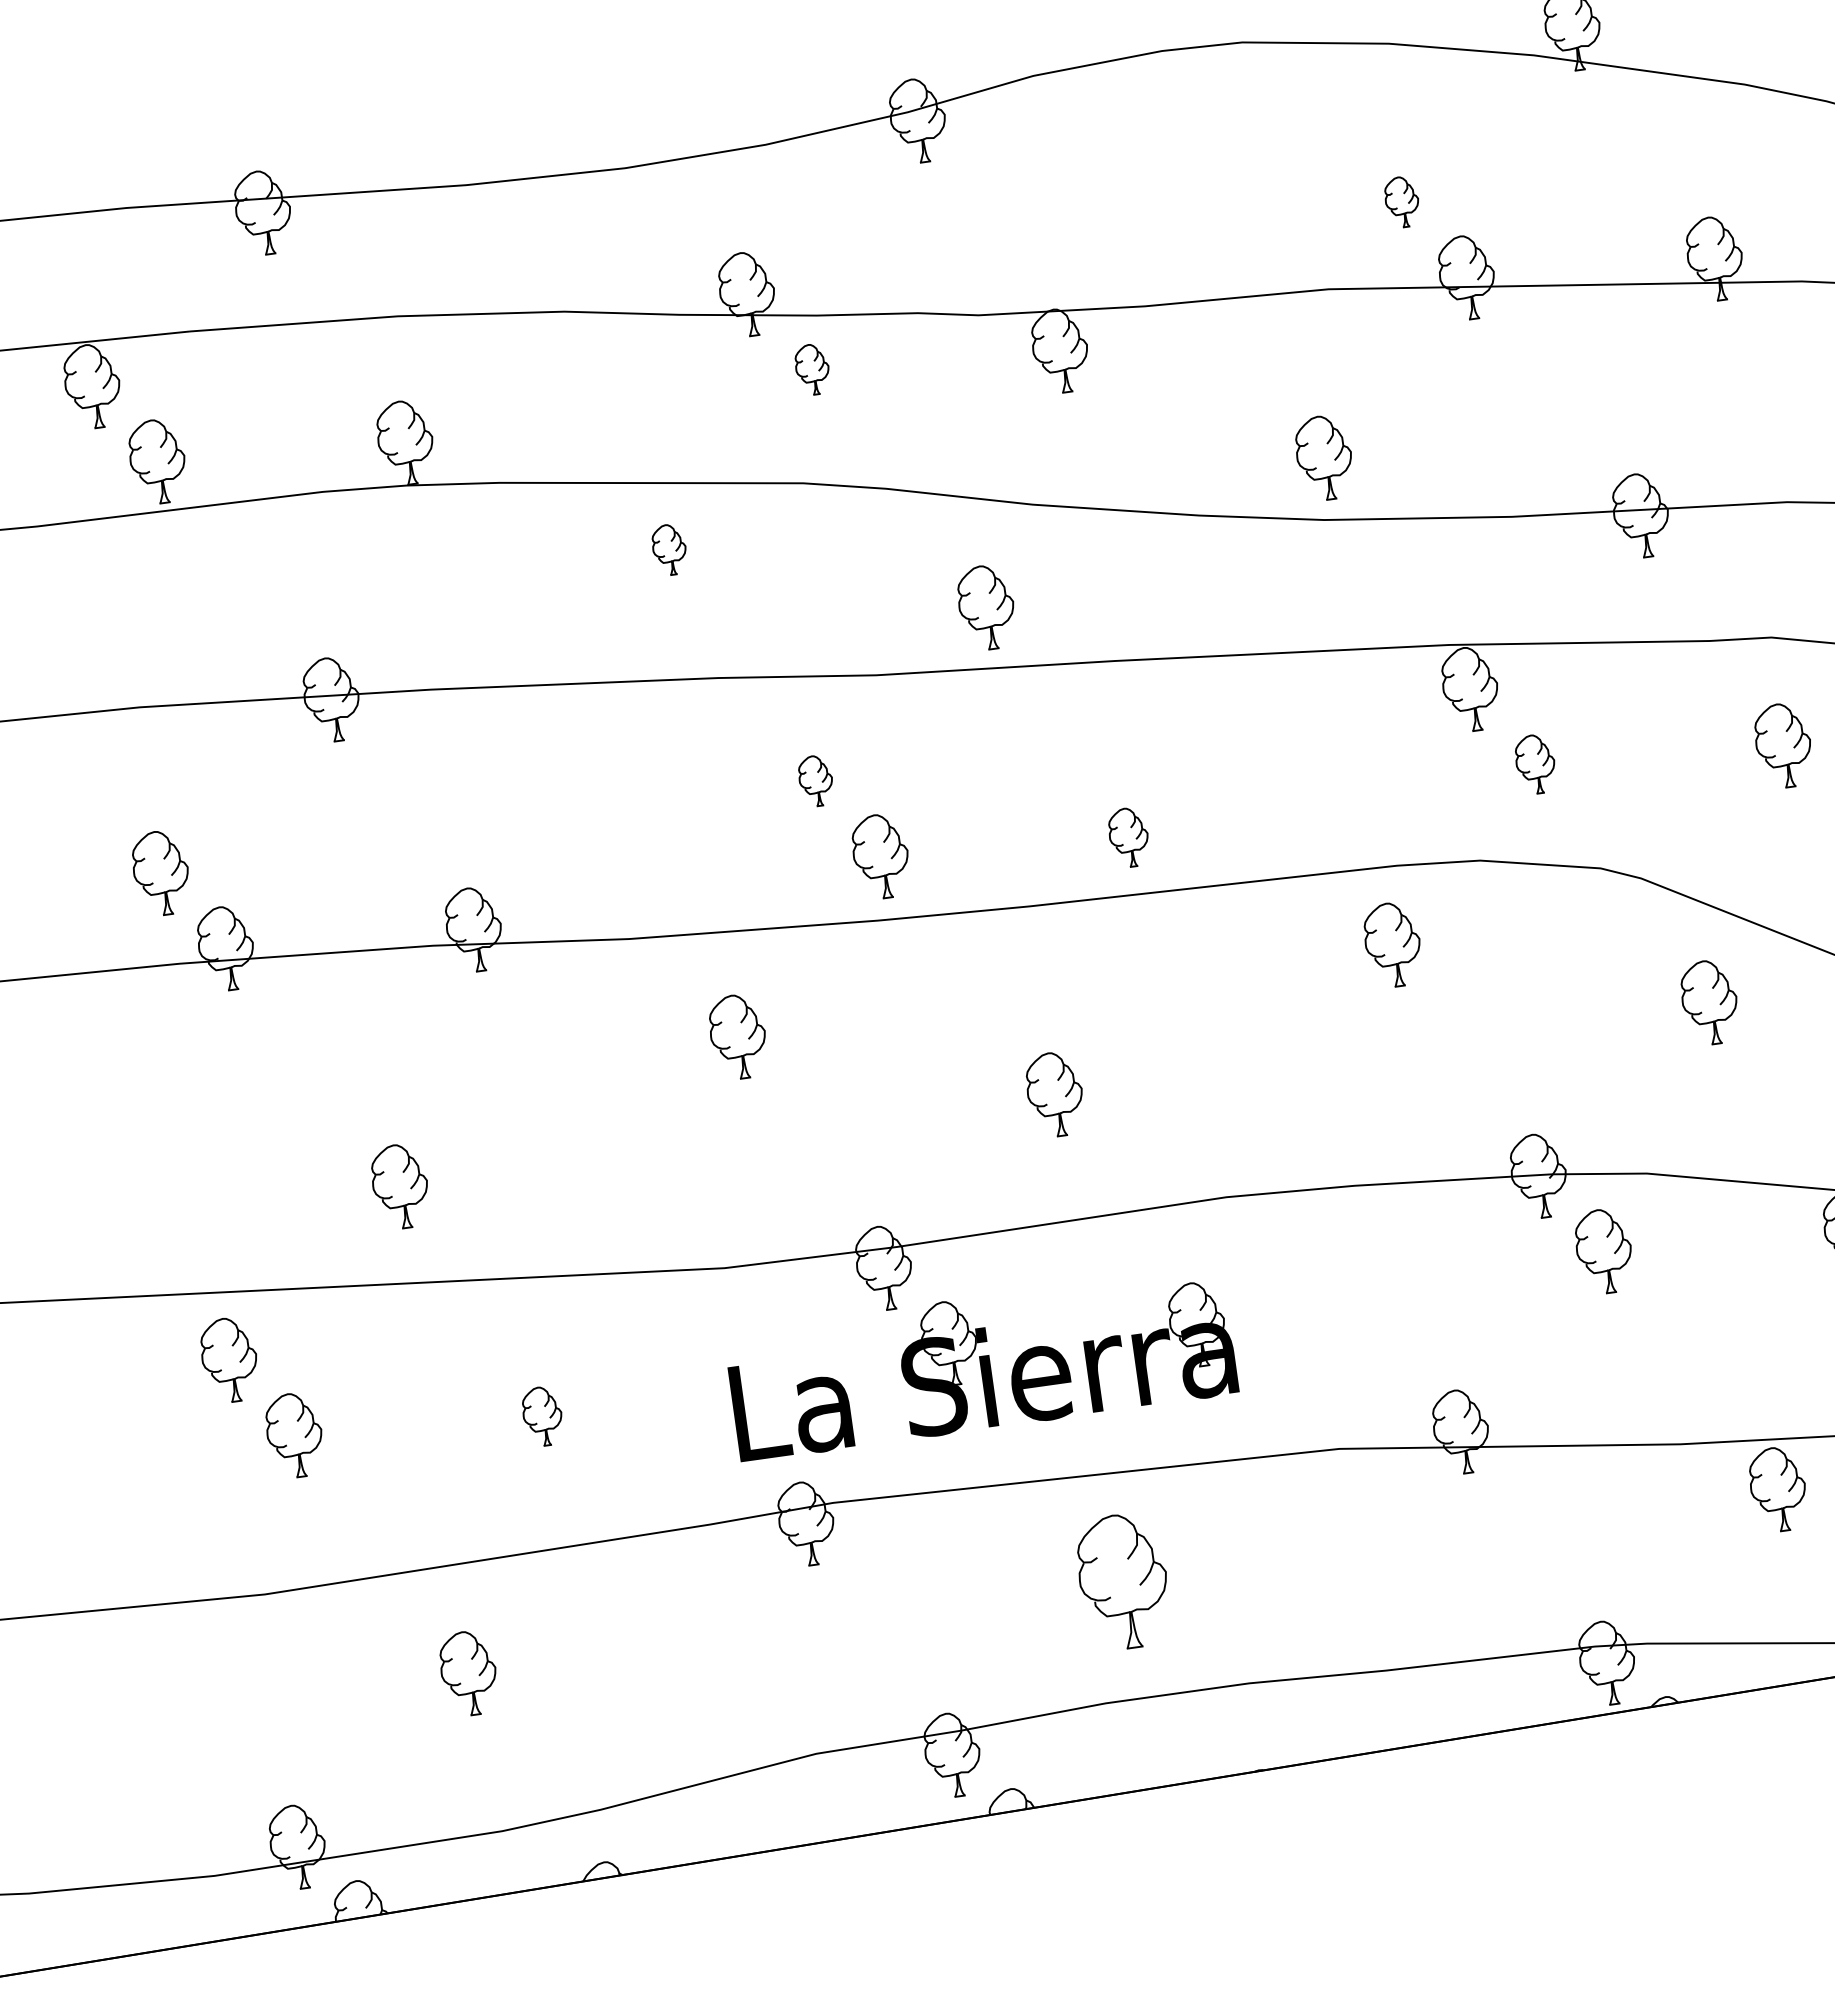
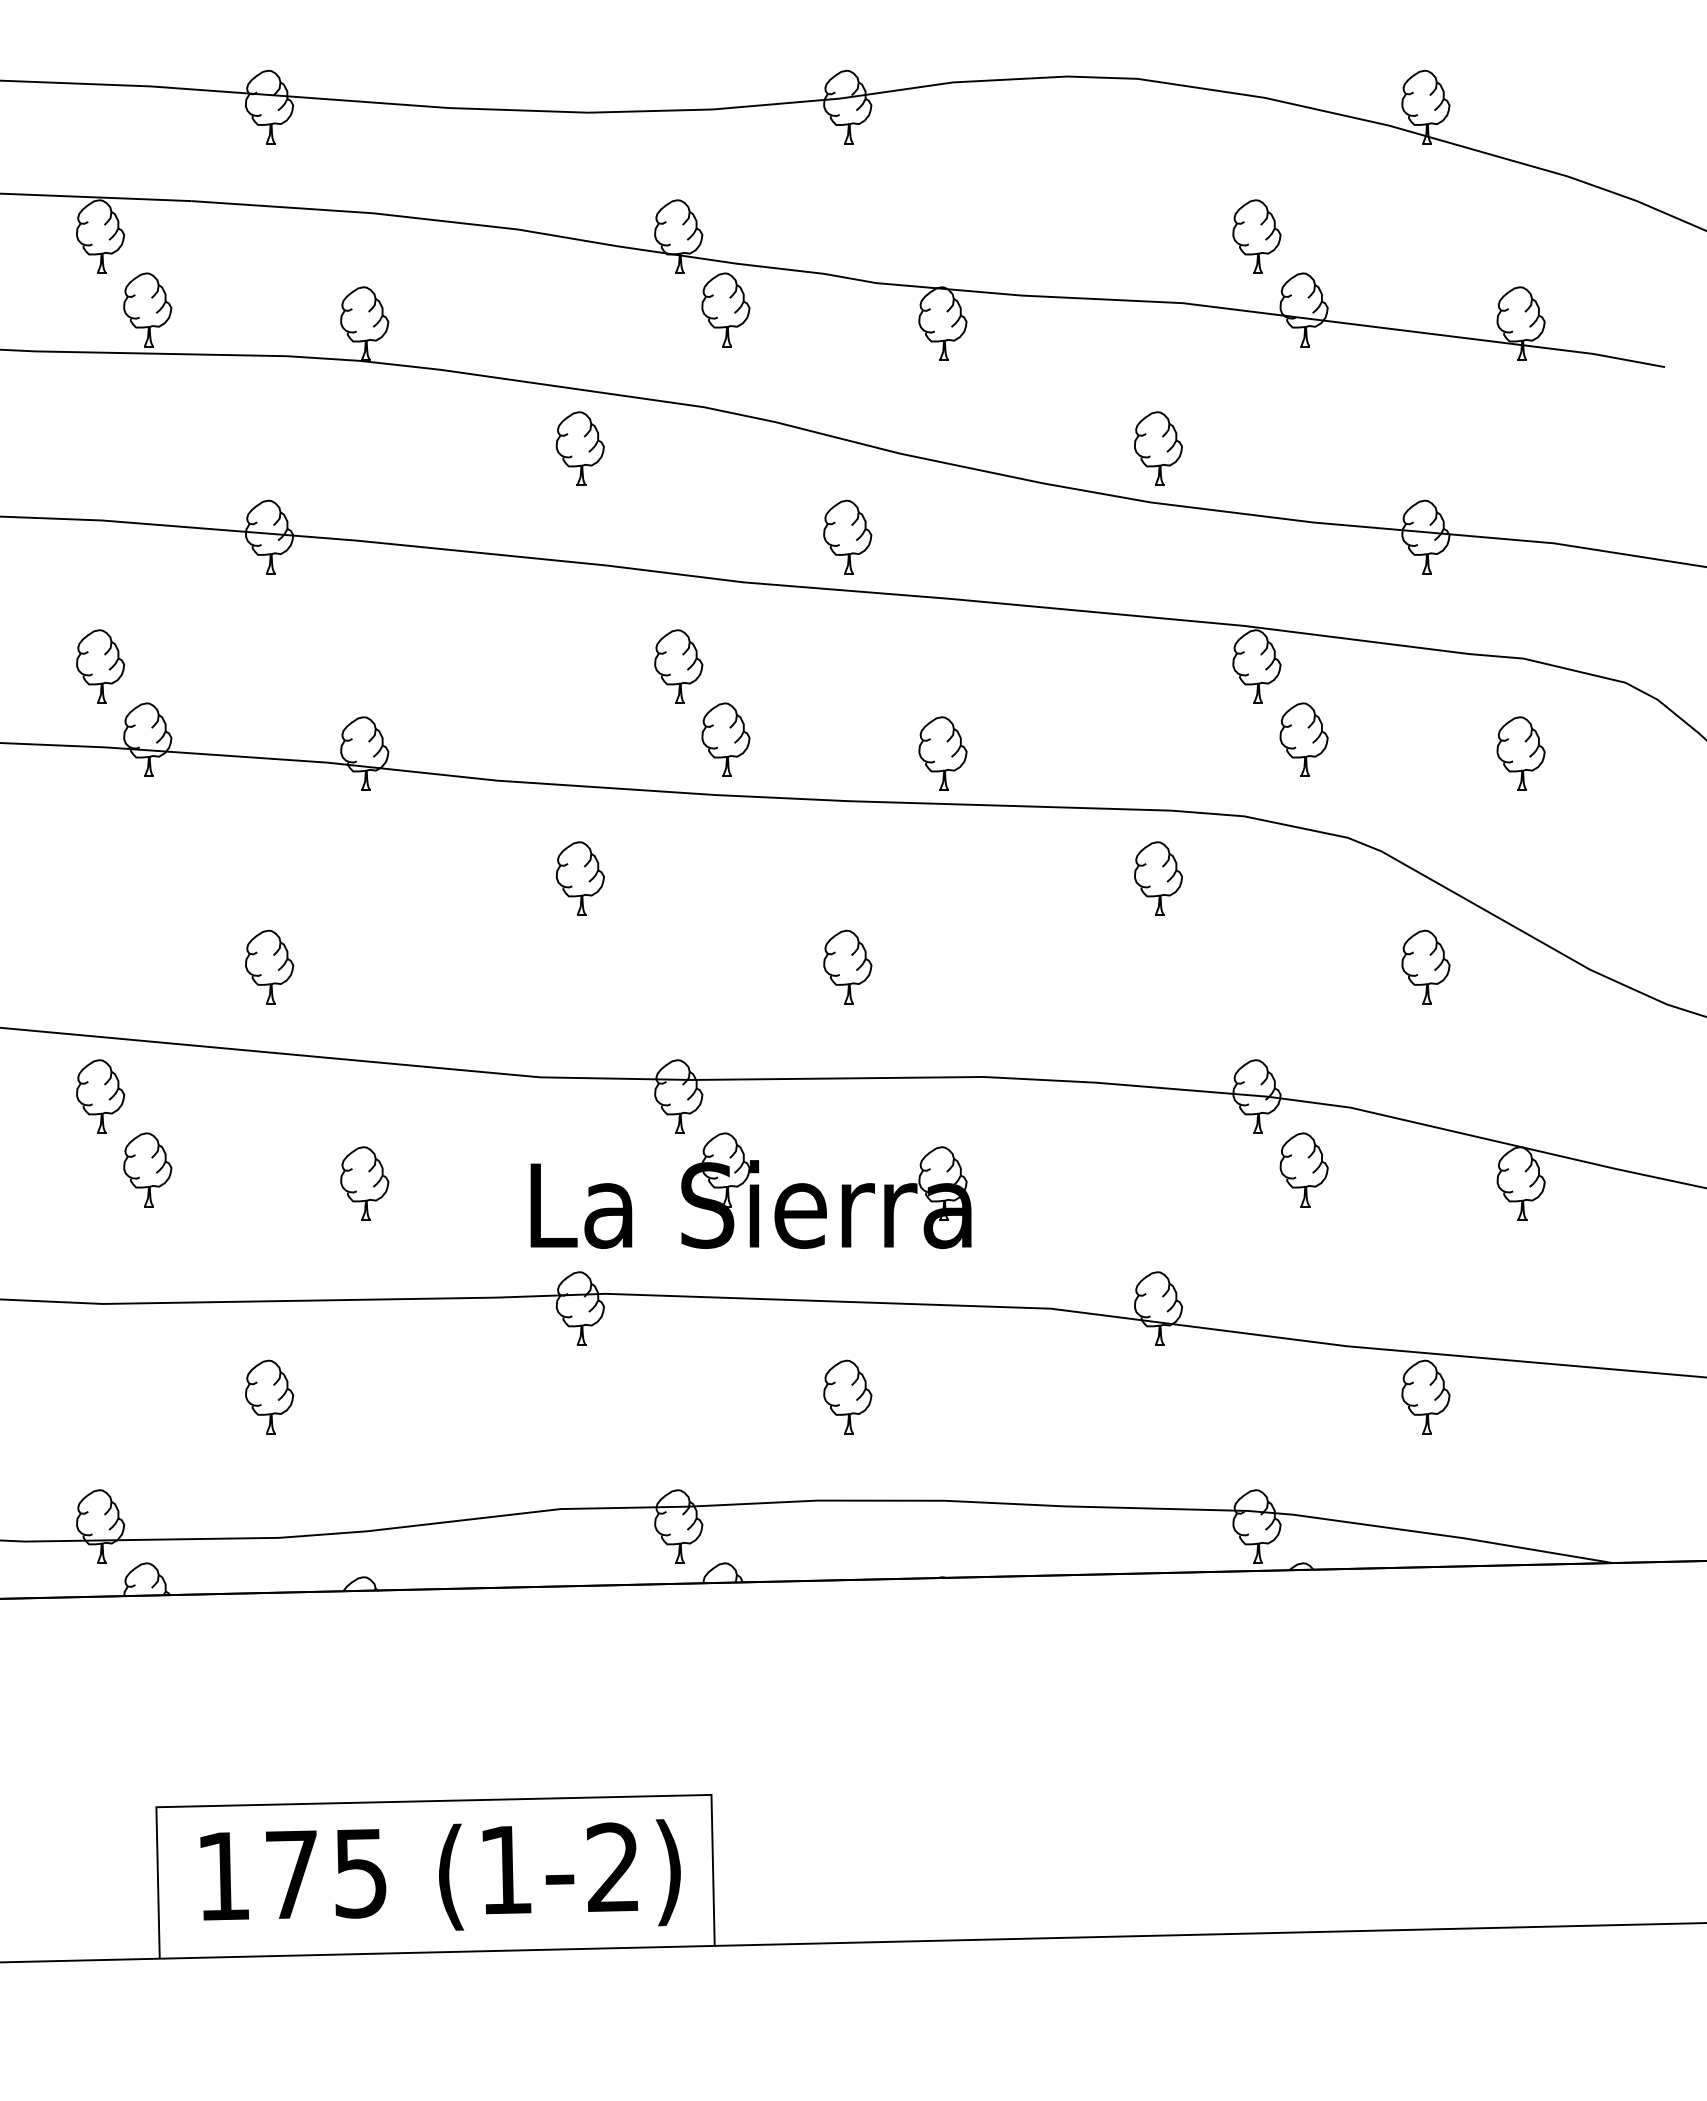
part: (1401, 202) -> (1256, 236), size x1.67
part: (812, 369) -> (725, 309), size x1.67
part: (668, 549) -> (579, 448), size x1.67
part: (1534, 764) -> (1303, 739), size x1.43
part: (815, 780) -> (678, 666), size x1.67
part: (1128, 837) -> (942, 753), size x1.43
part: (542, 1416) -> (364, 1183), size x1.43
part: (1123, 1580) -> (847, 1396), size x0.62

